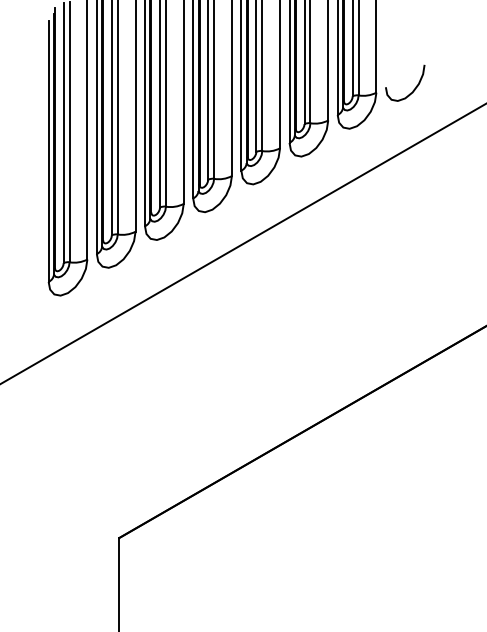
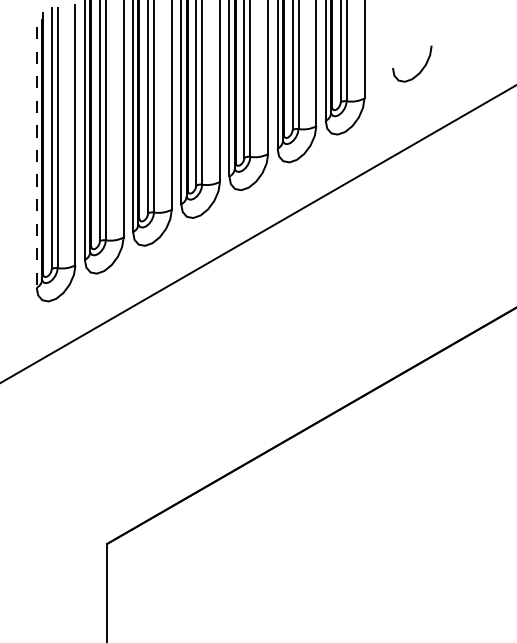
curve: (413, 89) -> (420, 70), moved
line: (48, 151) -> (36, 157), solid -> dashed

